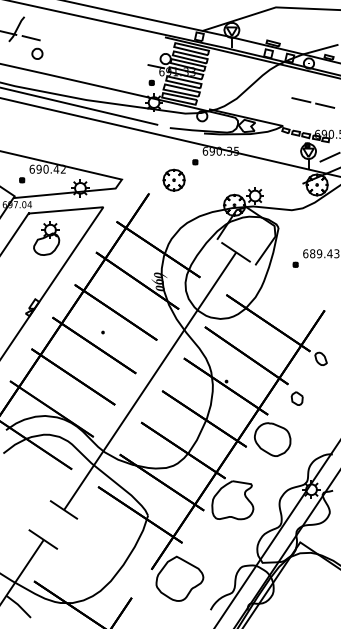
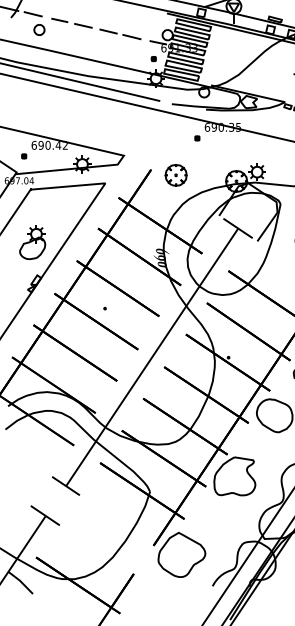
part: (94, 52) -> (96, 28), added
part: (173, 179) -> (175, 174), moved
part: (46, 238) -> (32, 242), moved

